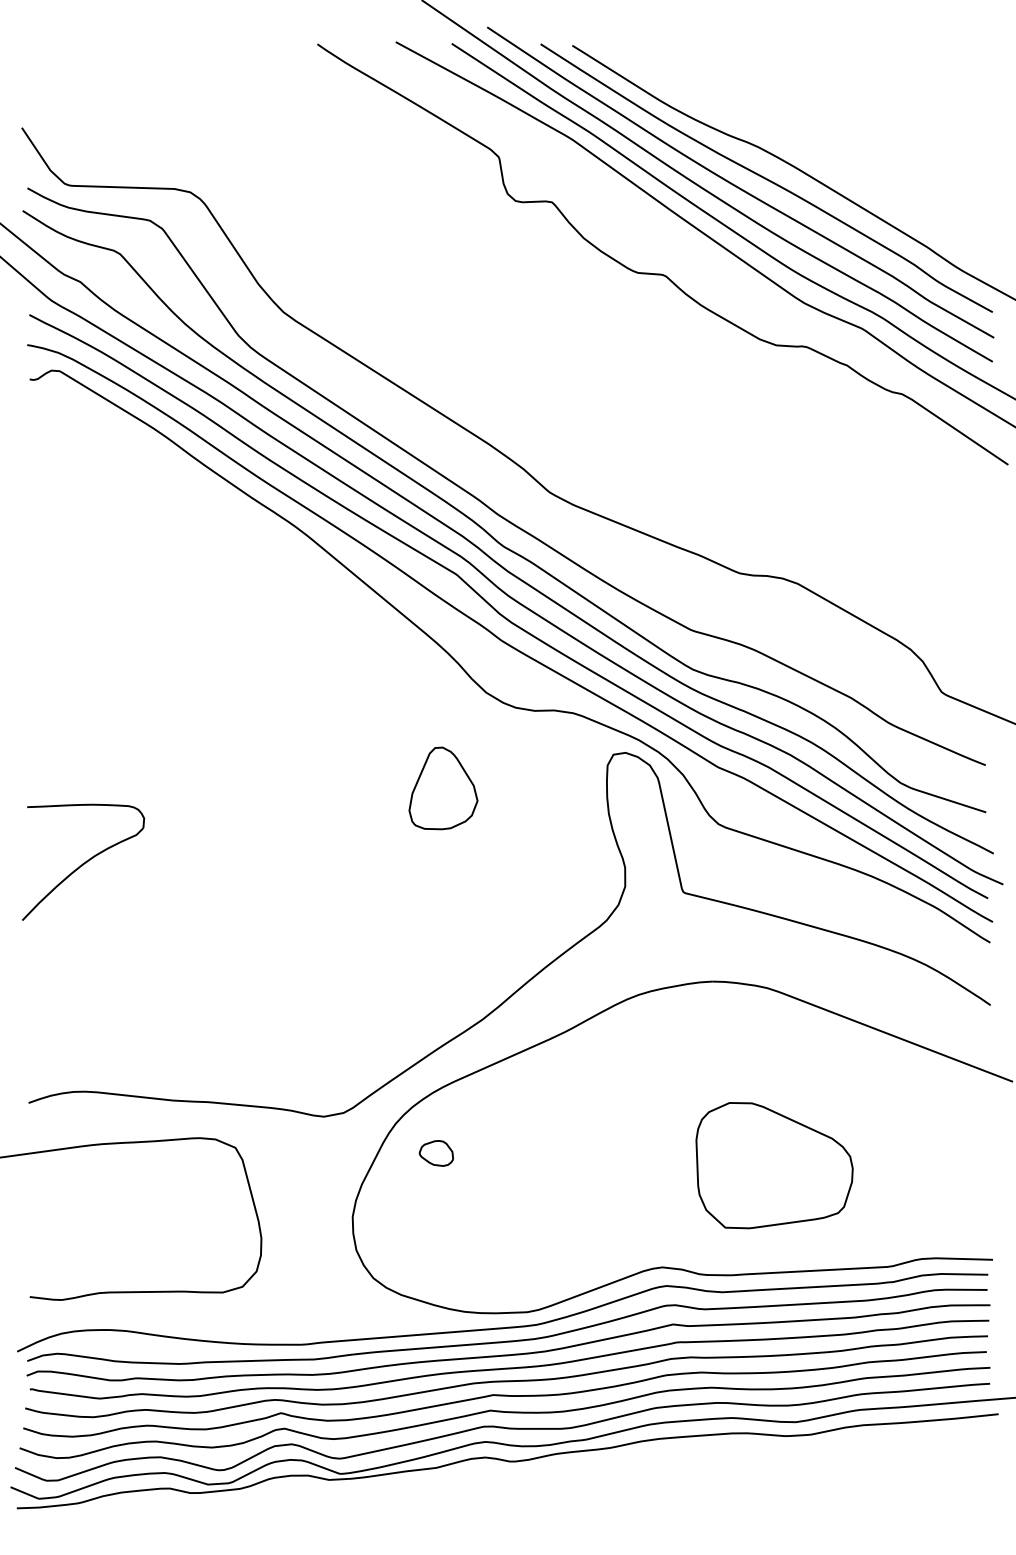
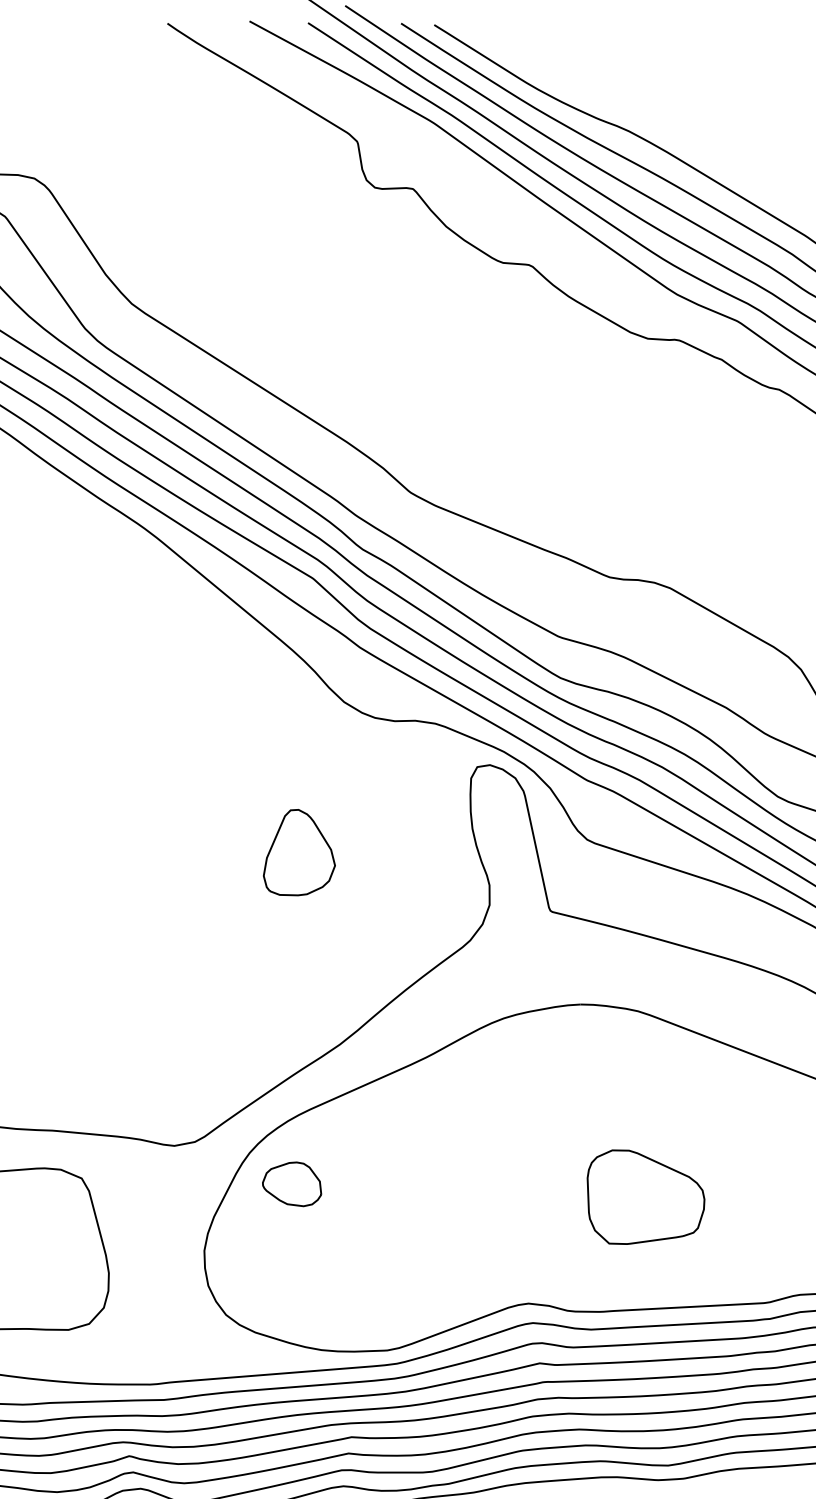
part: (443, 788) -> (299, 852), moved
part: (436, 1153) -> (292, 1184), size x1.67
part: (774, 1165) -> (645, 1196), size x0.71

